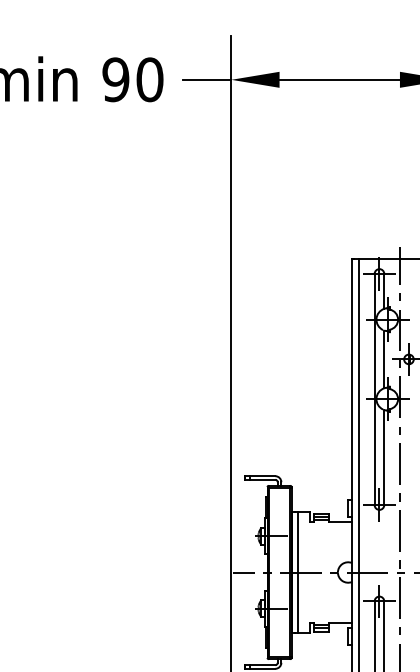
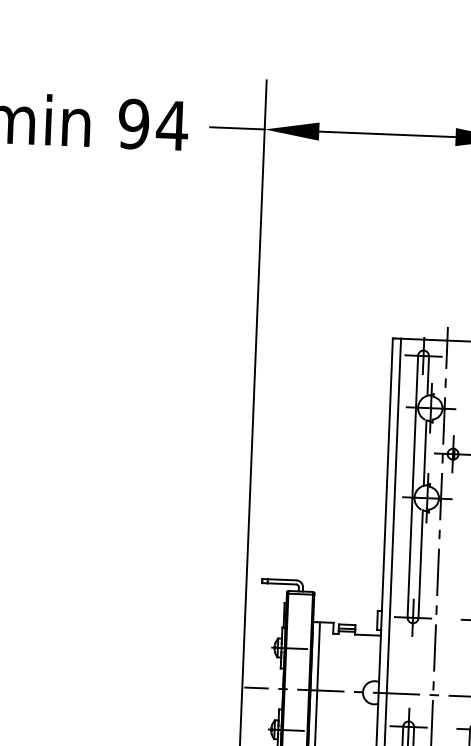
text: (149, 79) -> (171, 125), 90 -> 94

